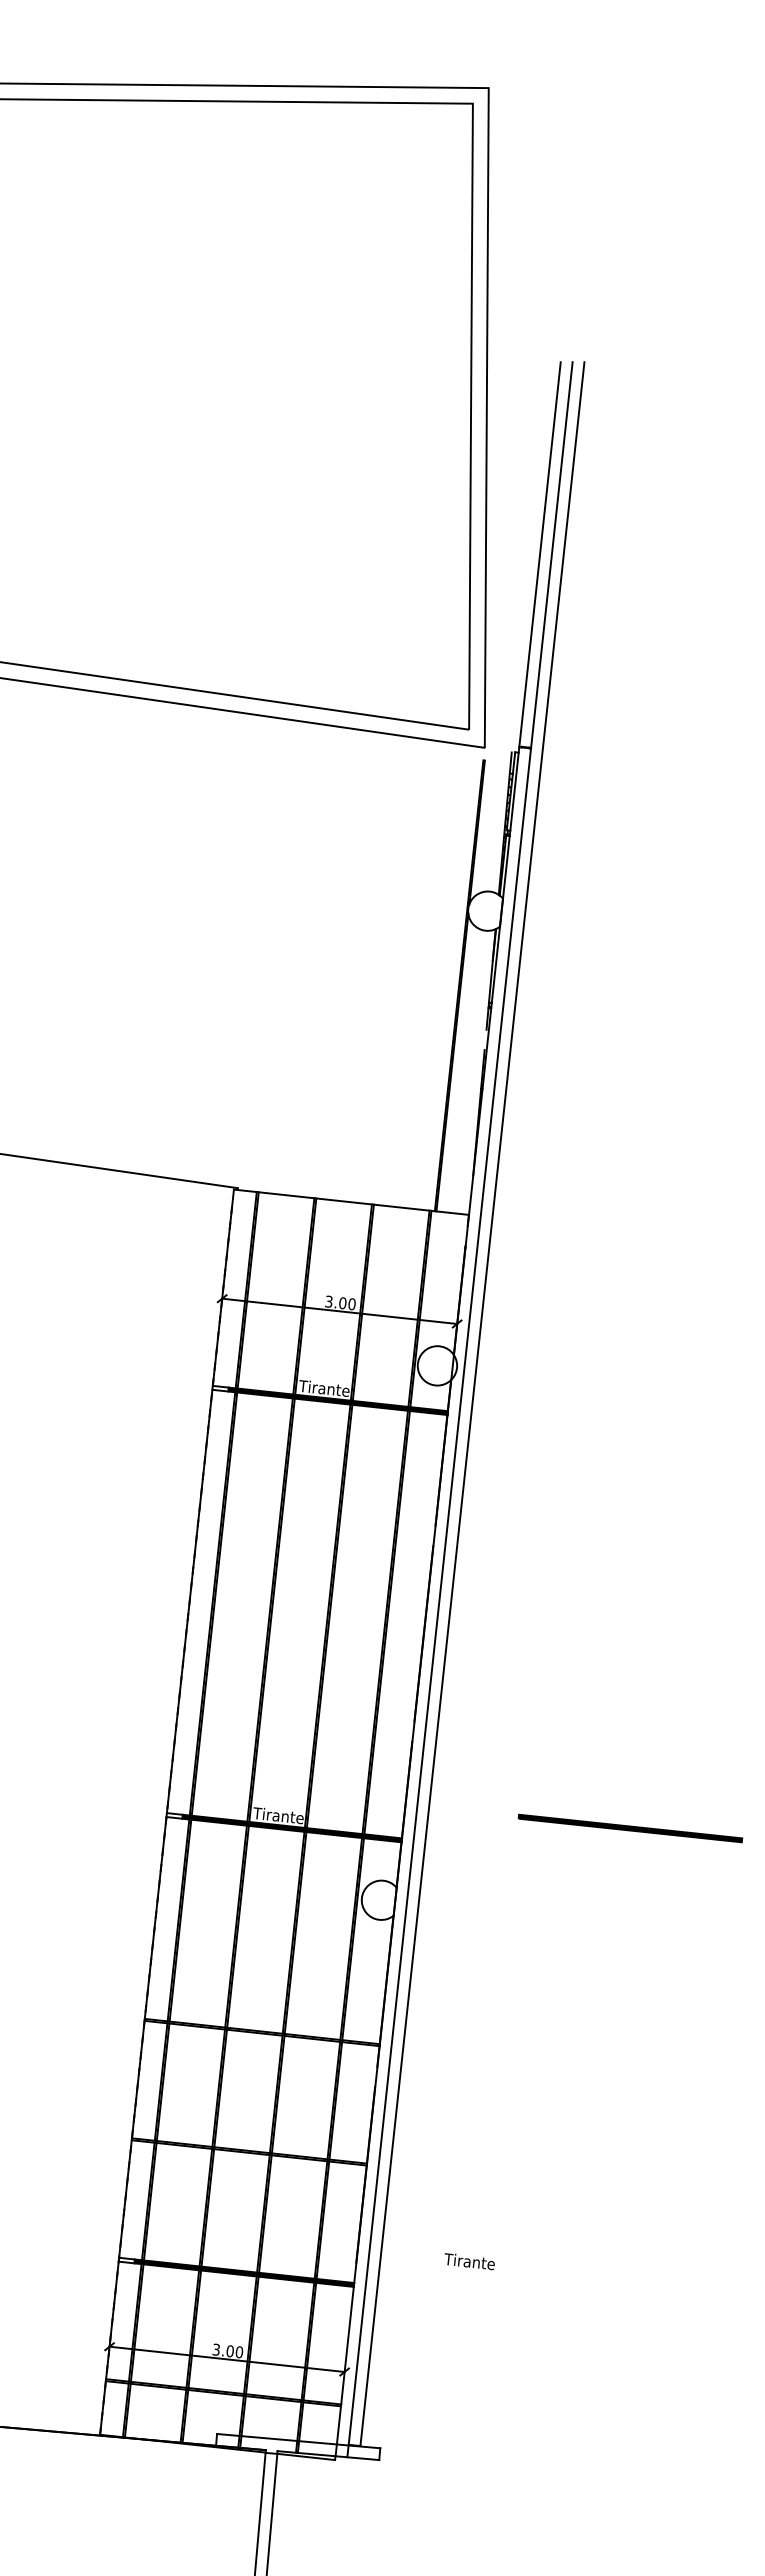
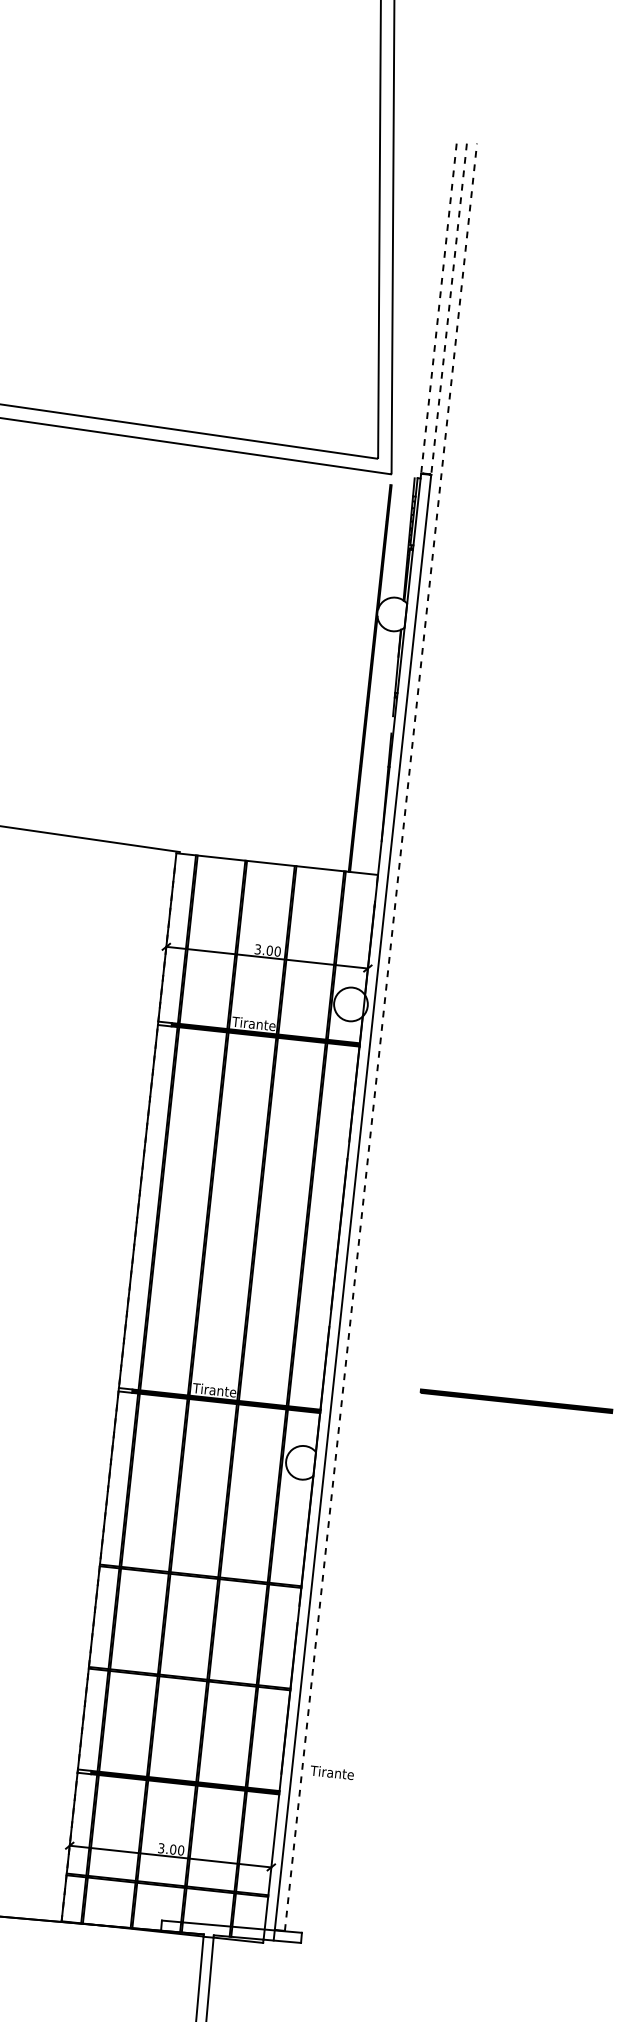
line: (540, 554) -> (439, 308), solid -> dashed
line: (551, 555) -> (448, 309), solid -> dashed
line: (472, 1404) -> (381, 1037), solid -> dashed
text: (469, 2261) -> (332, 1772), moved

